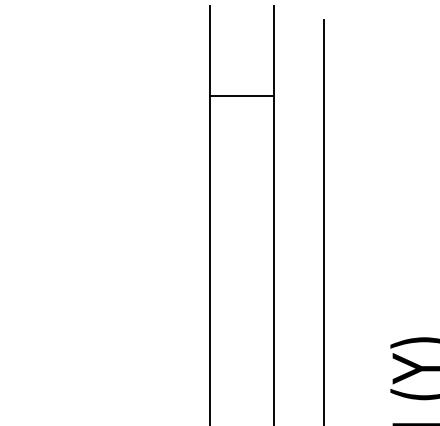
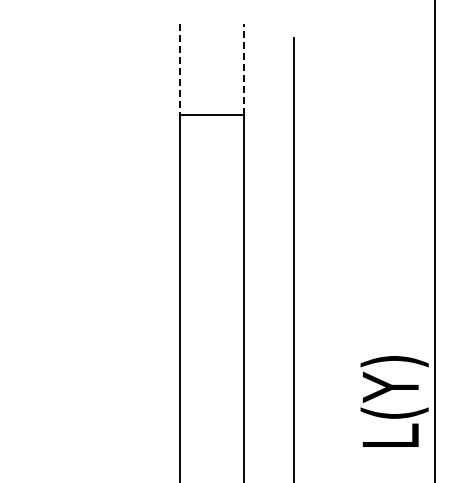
line: (274, 50) -> (244, 69), solid -> dashed
line: (209, 51) -> (179, 70), solid -> dashed

